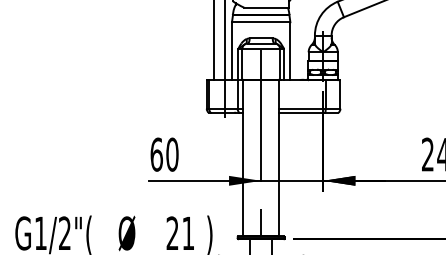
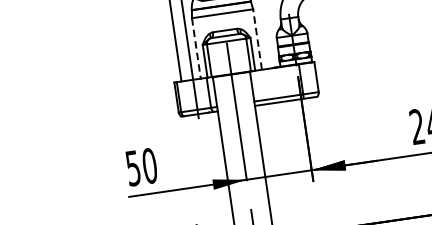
line: (231, 51) -> (195, 48), solid -> dashed
line: (290, 51) -> (257, 39), solid -> dashed
text: (156, 154) -> (133, 168), 60 -> 50

